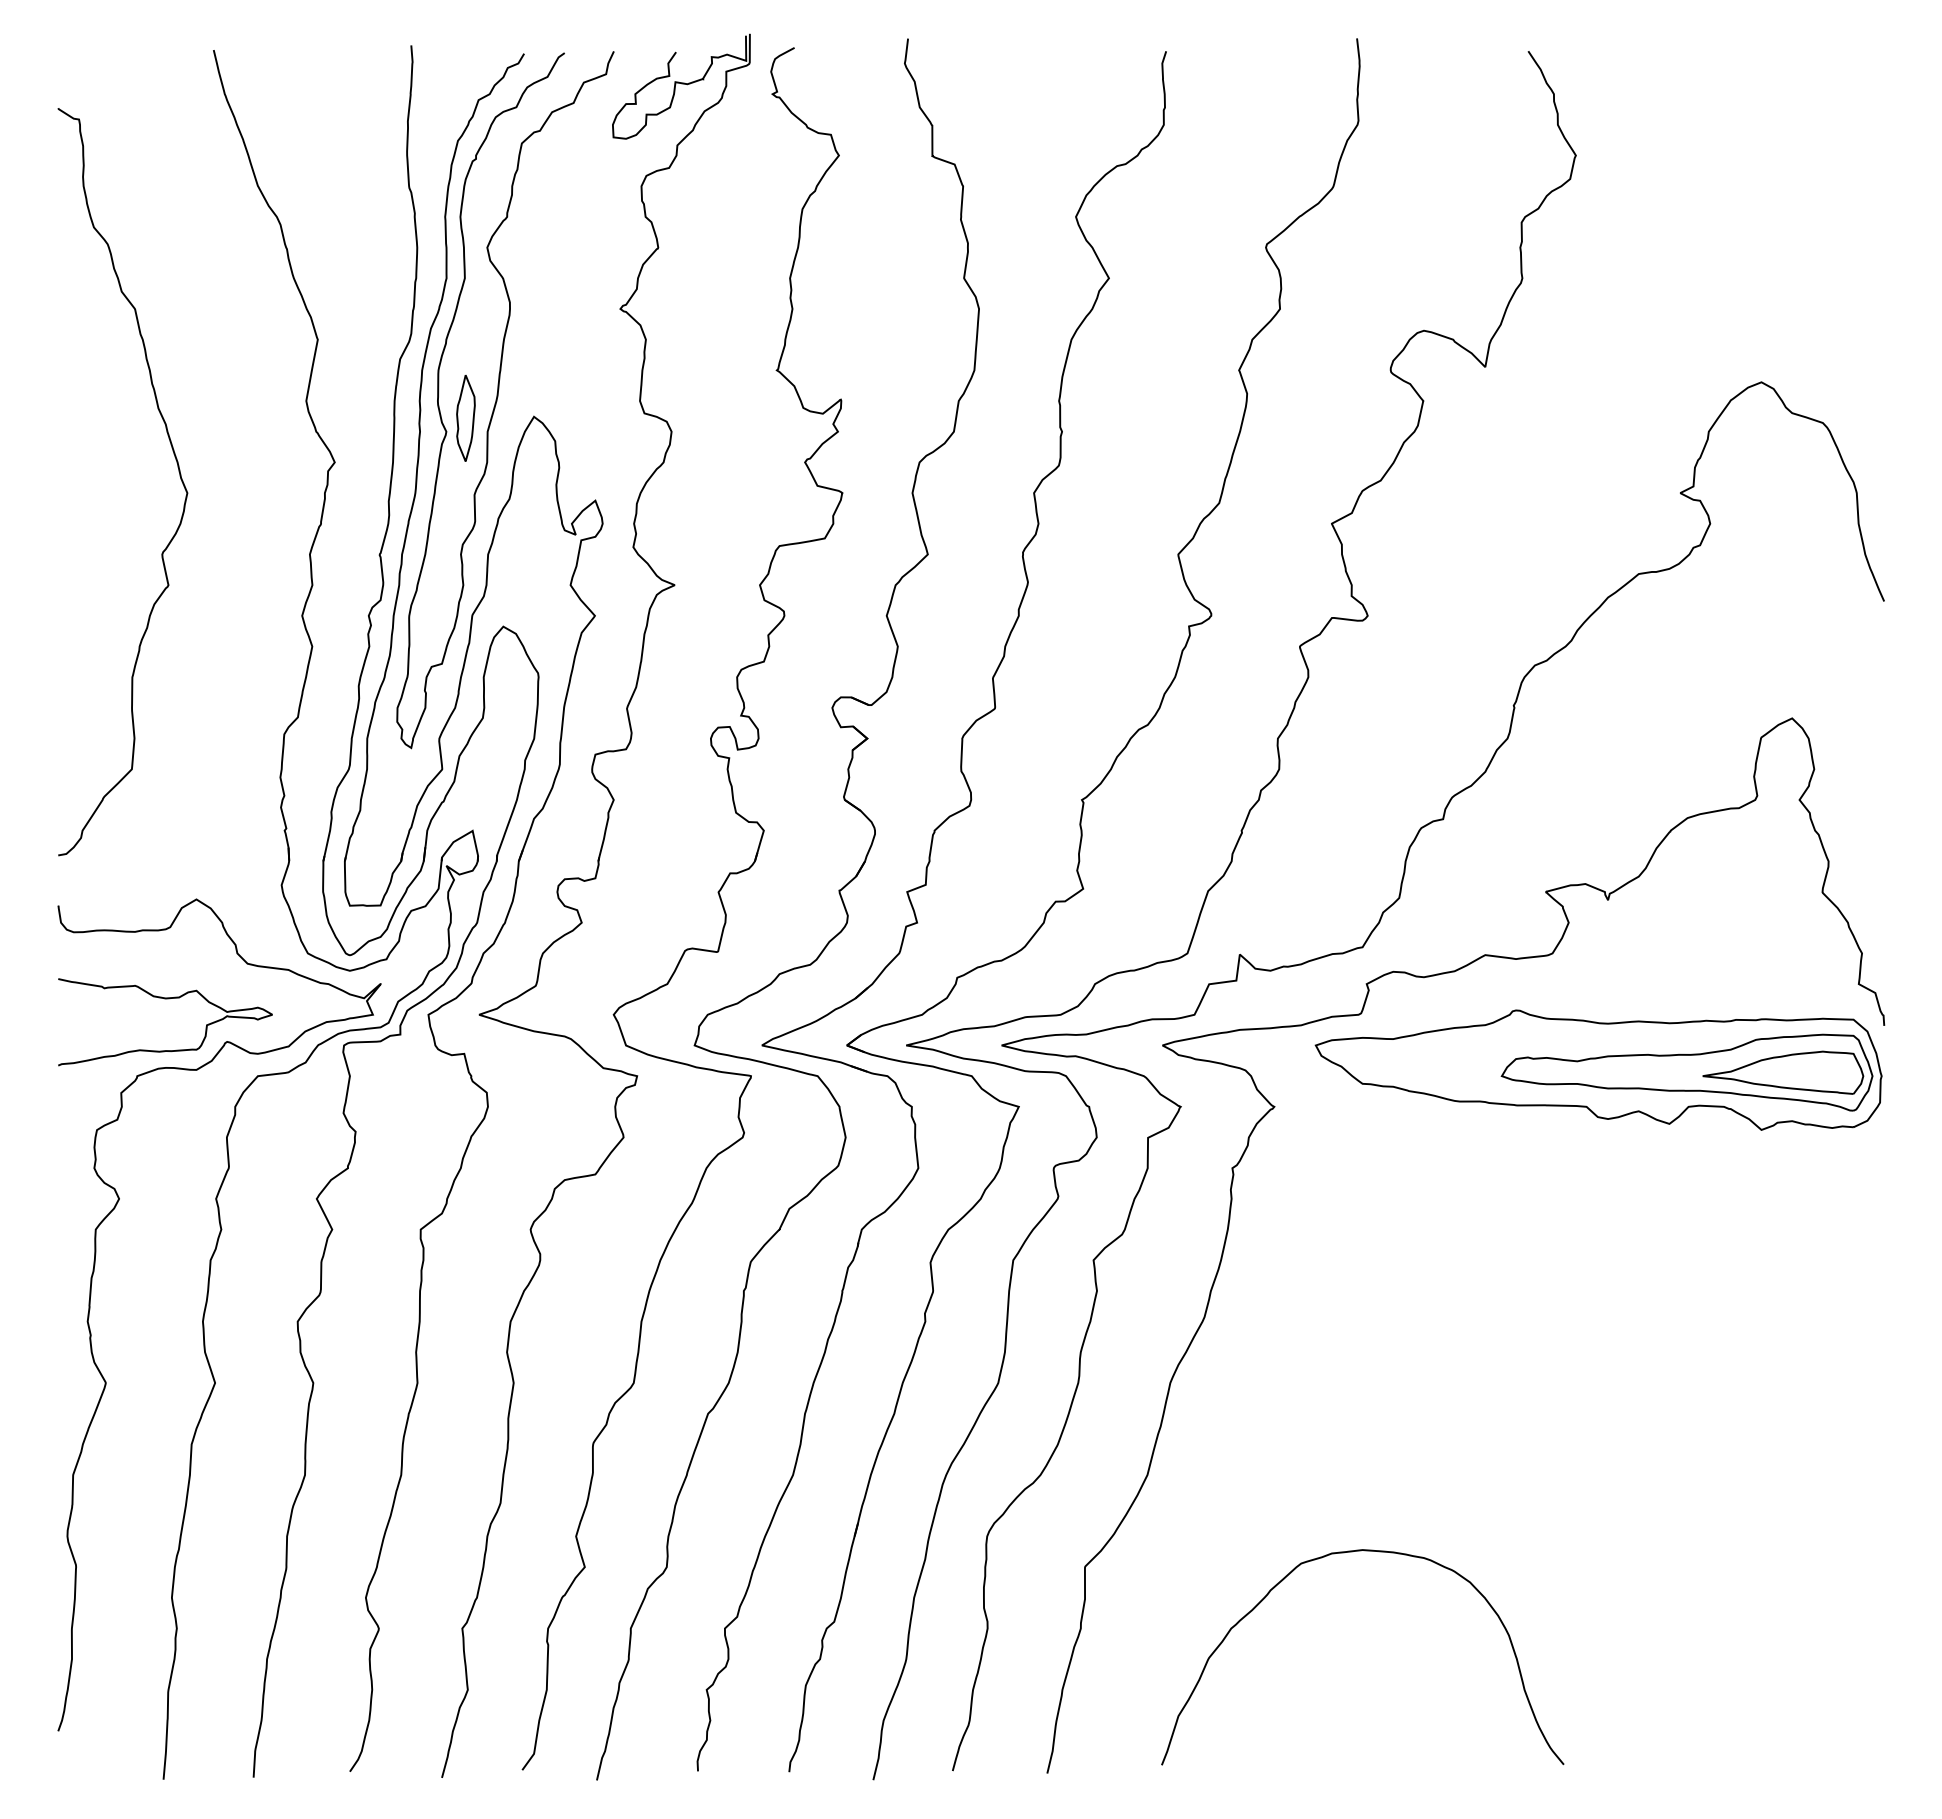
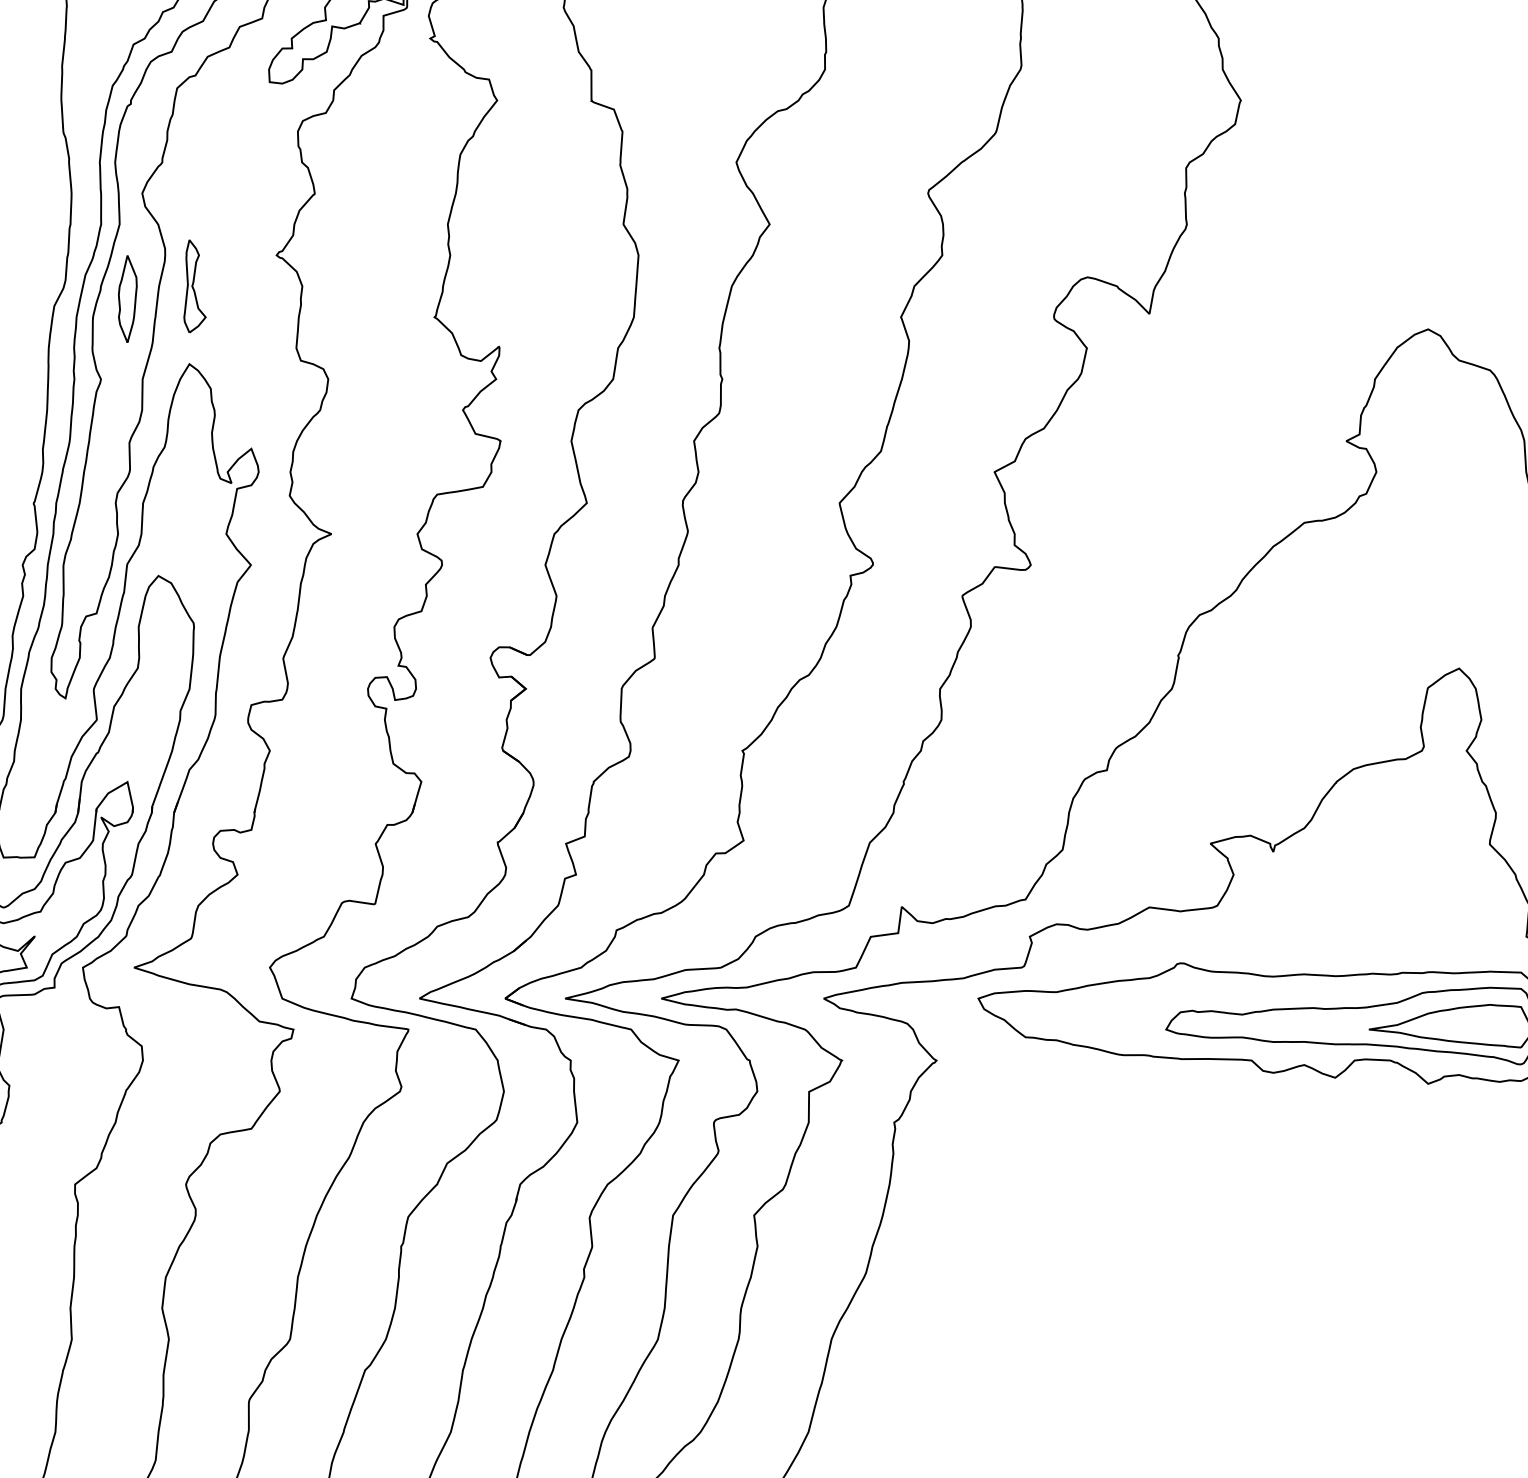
part: (539, 339) -> (194, 286), added
part: (465, 418) -> (127, 299), moved

